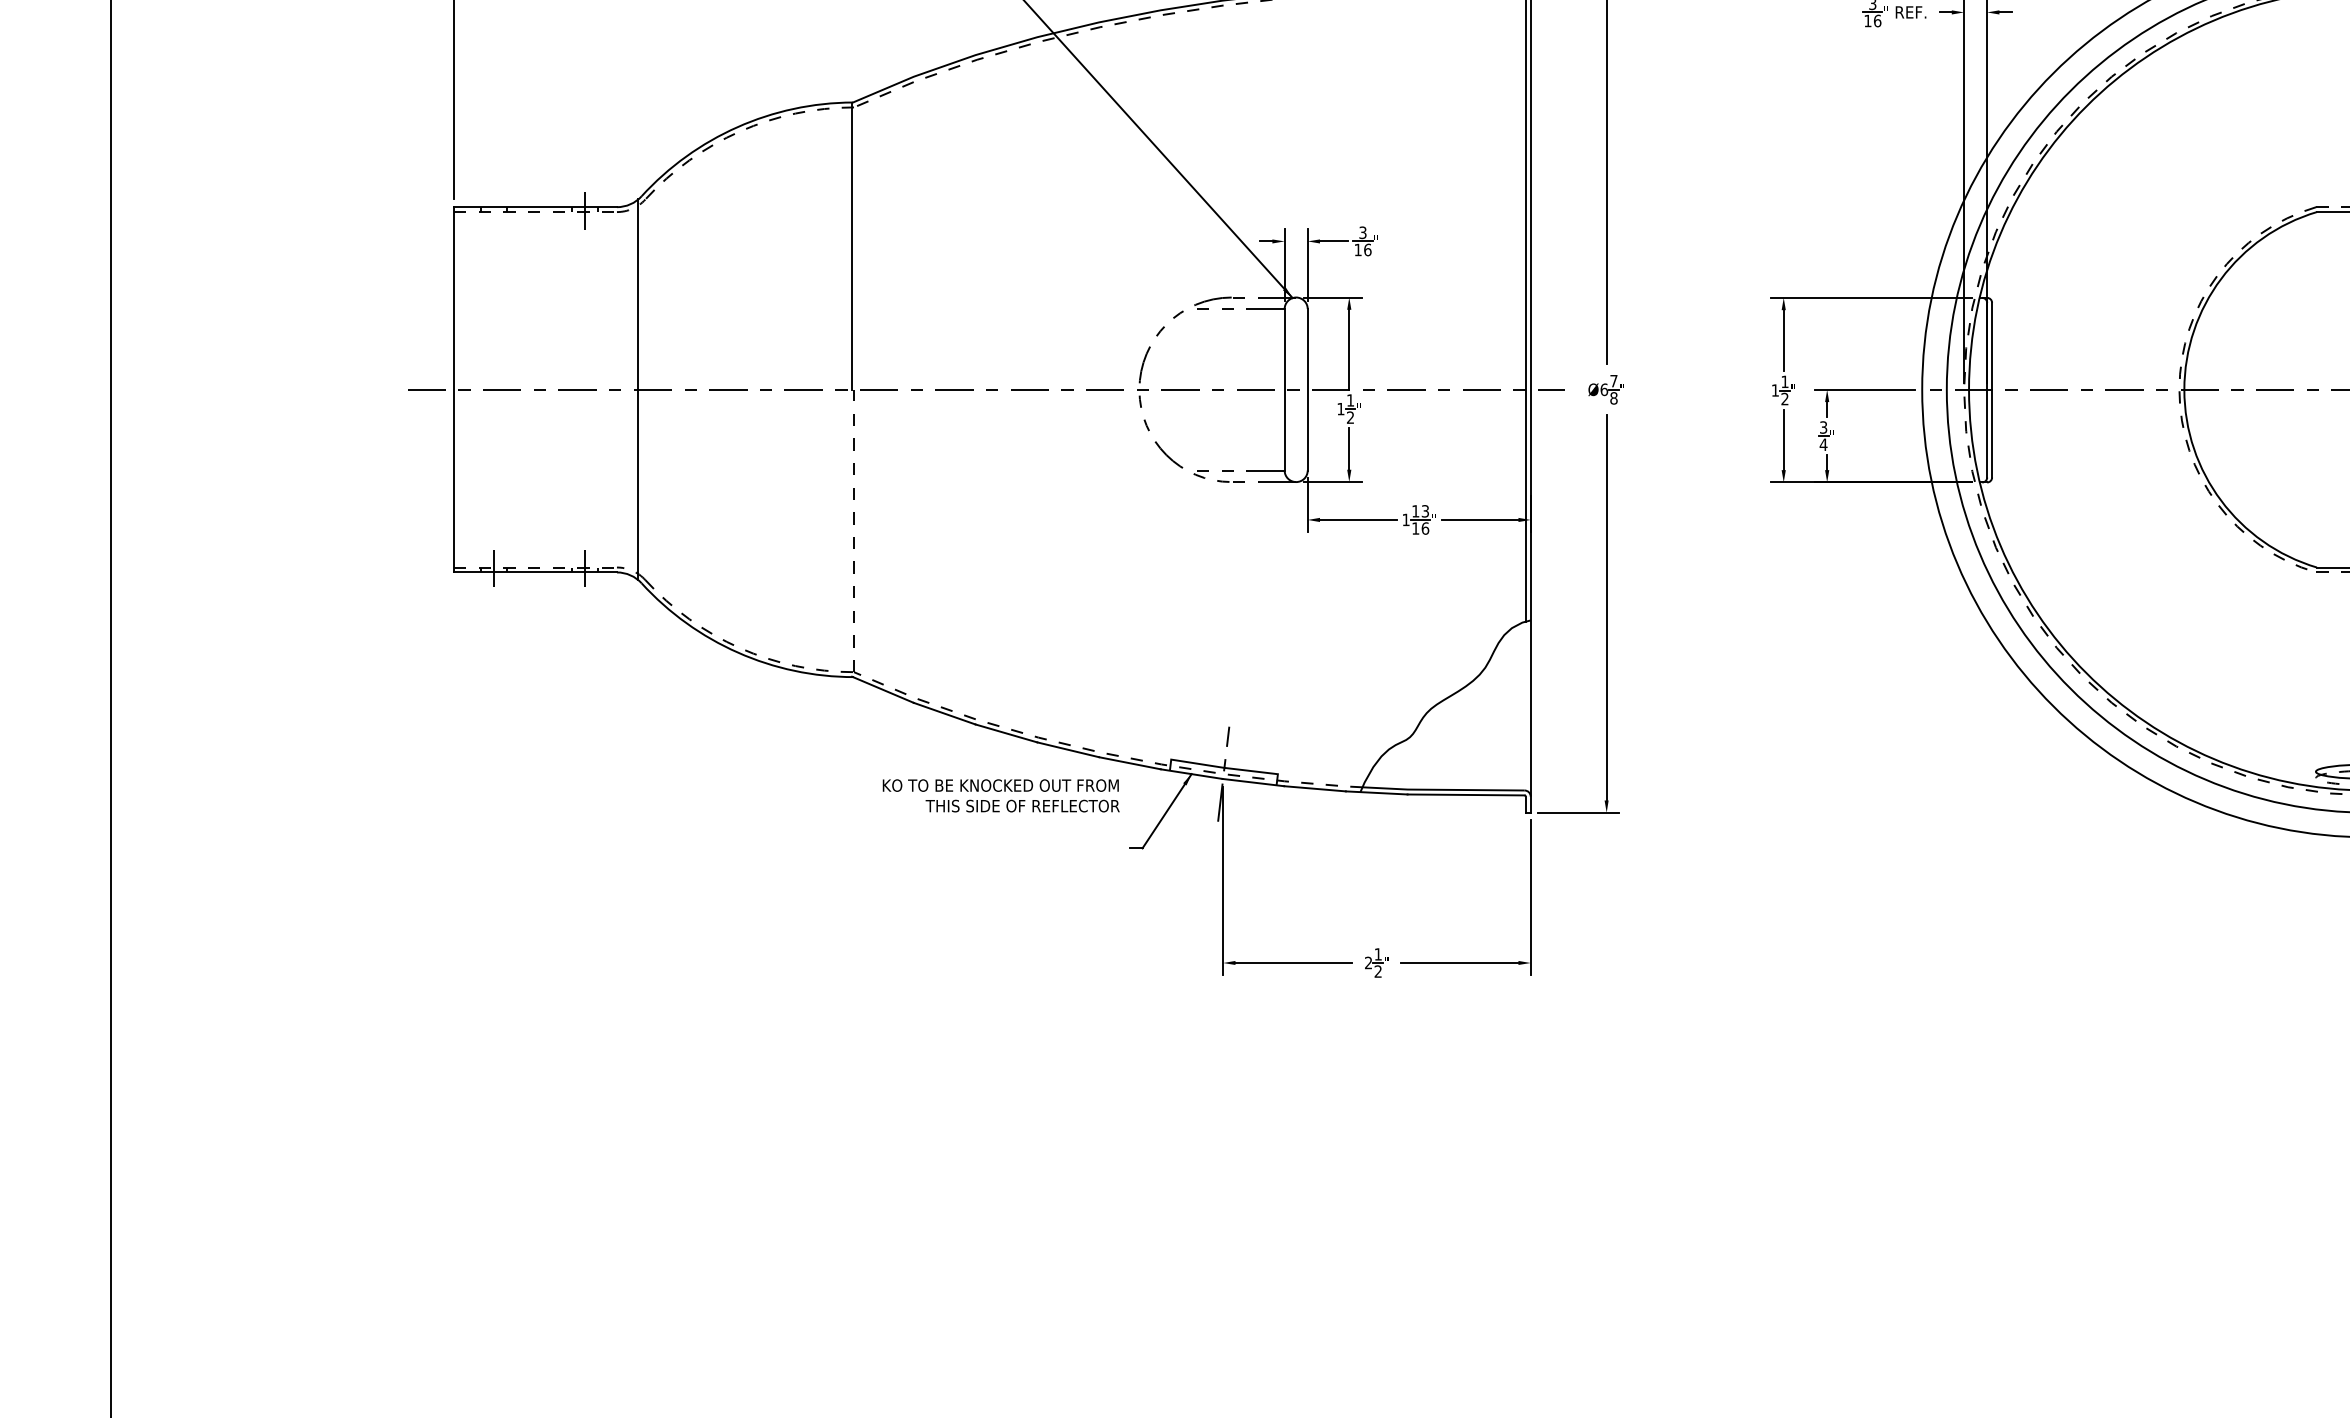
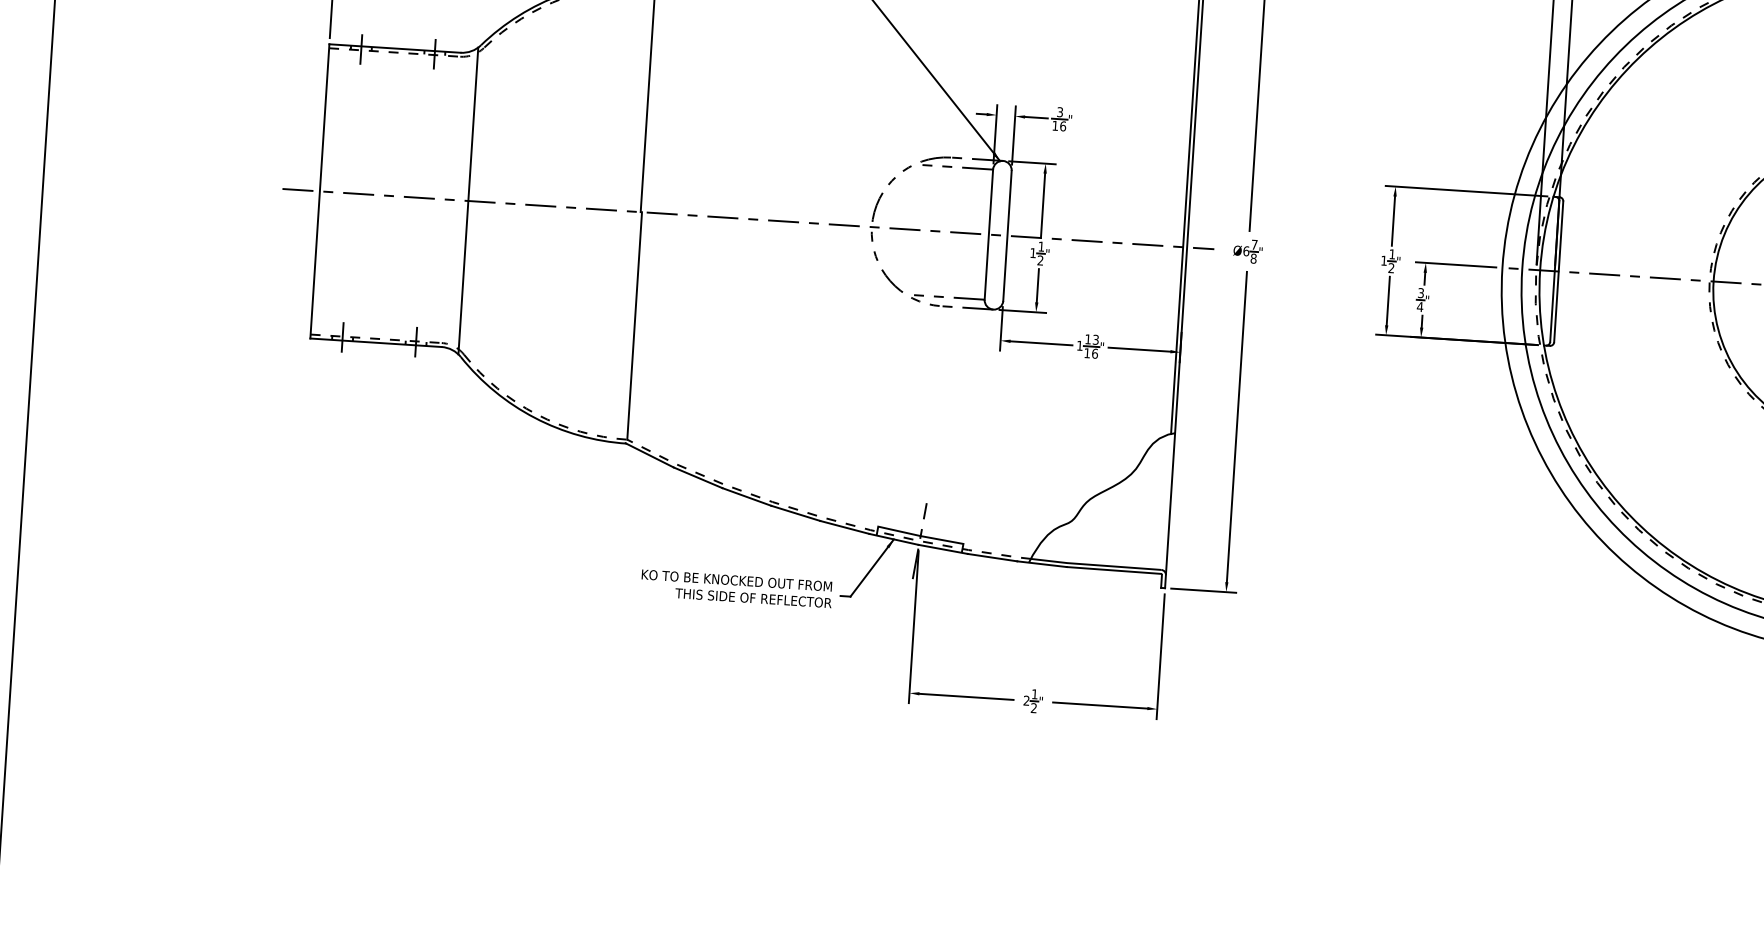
line: (493, 211) -> (360, 49), added
line: (854, 530) -> (635, 325), dashed -> solid
text: (1000, 795) -> (736, 588), moved

